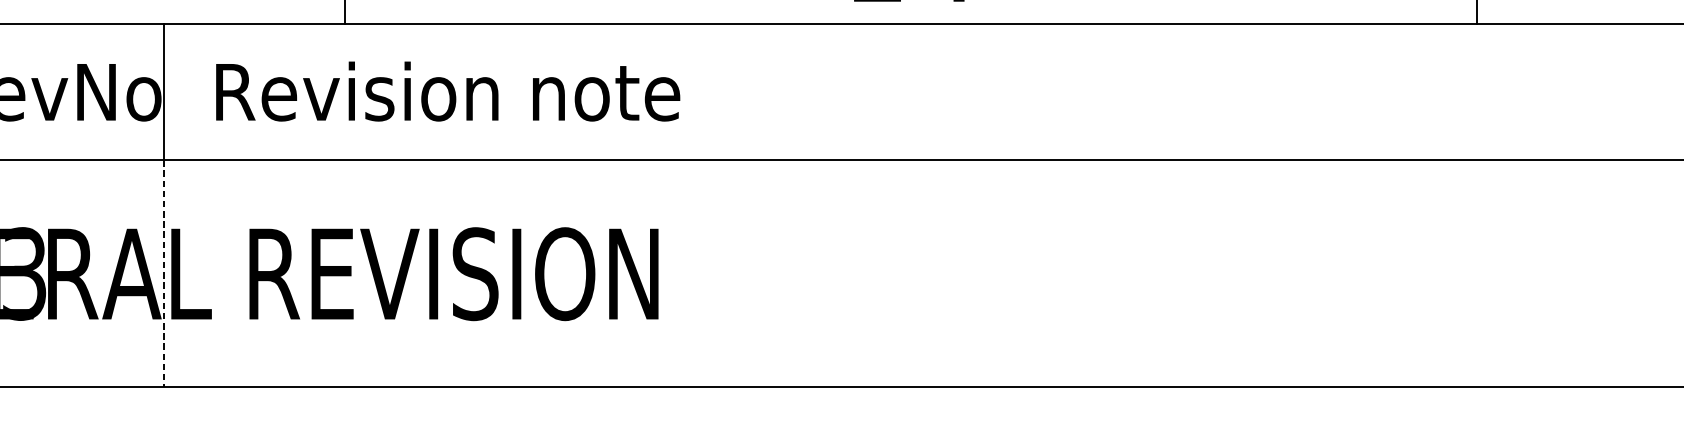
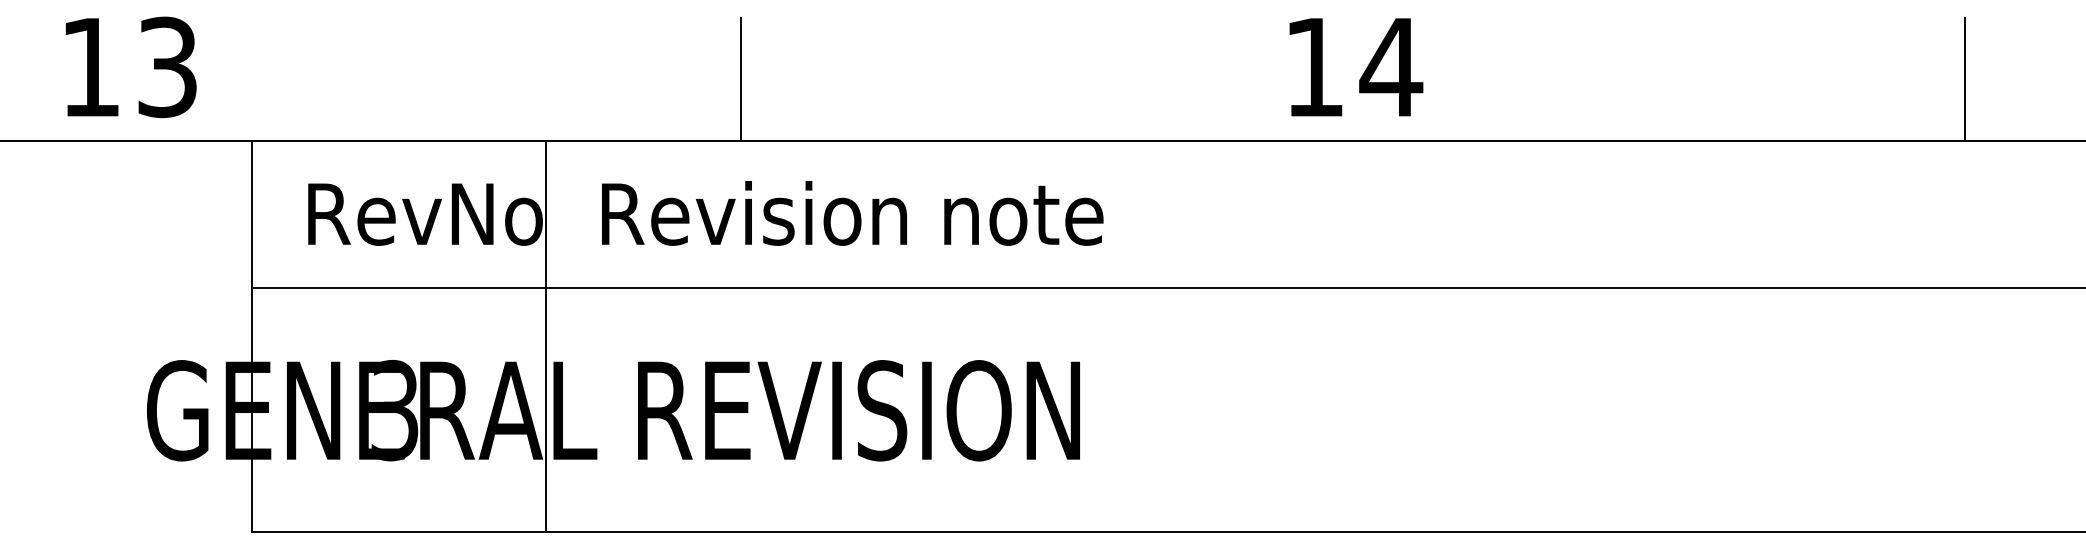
line: (163, 273) -> (545, 410), dashed -> solid

